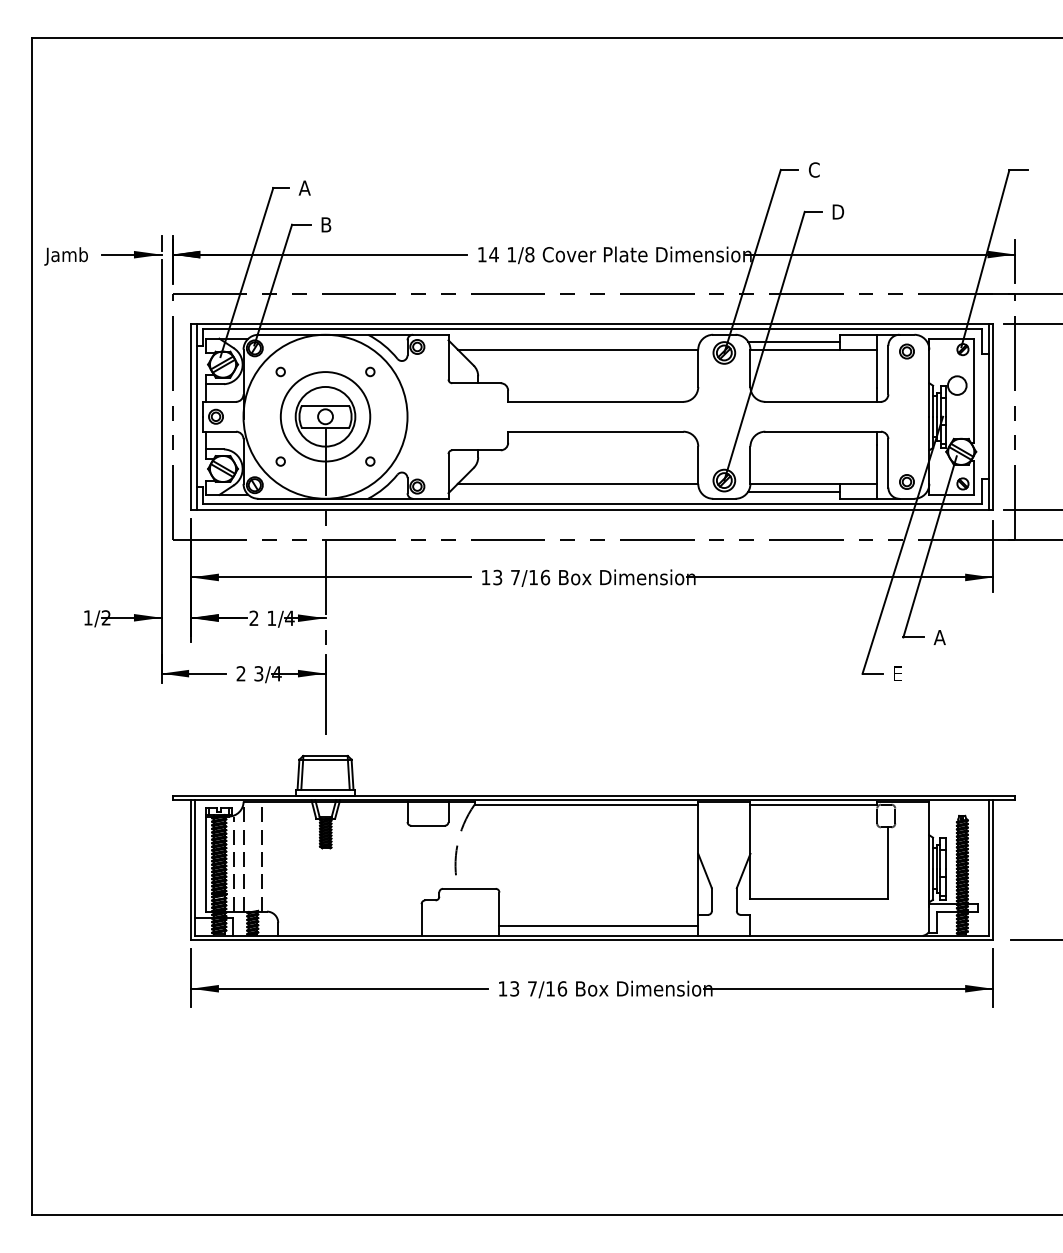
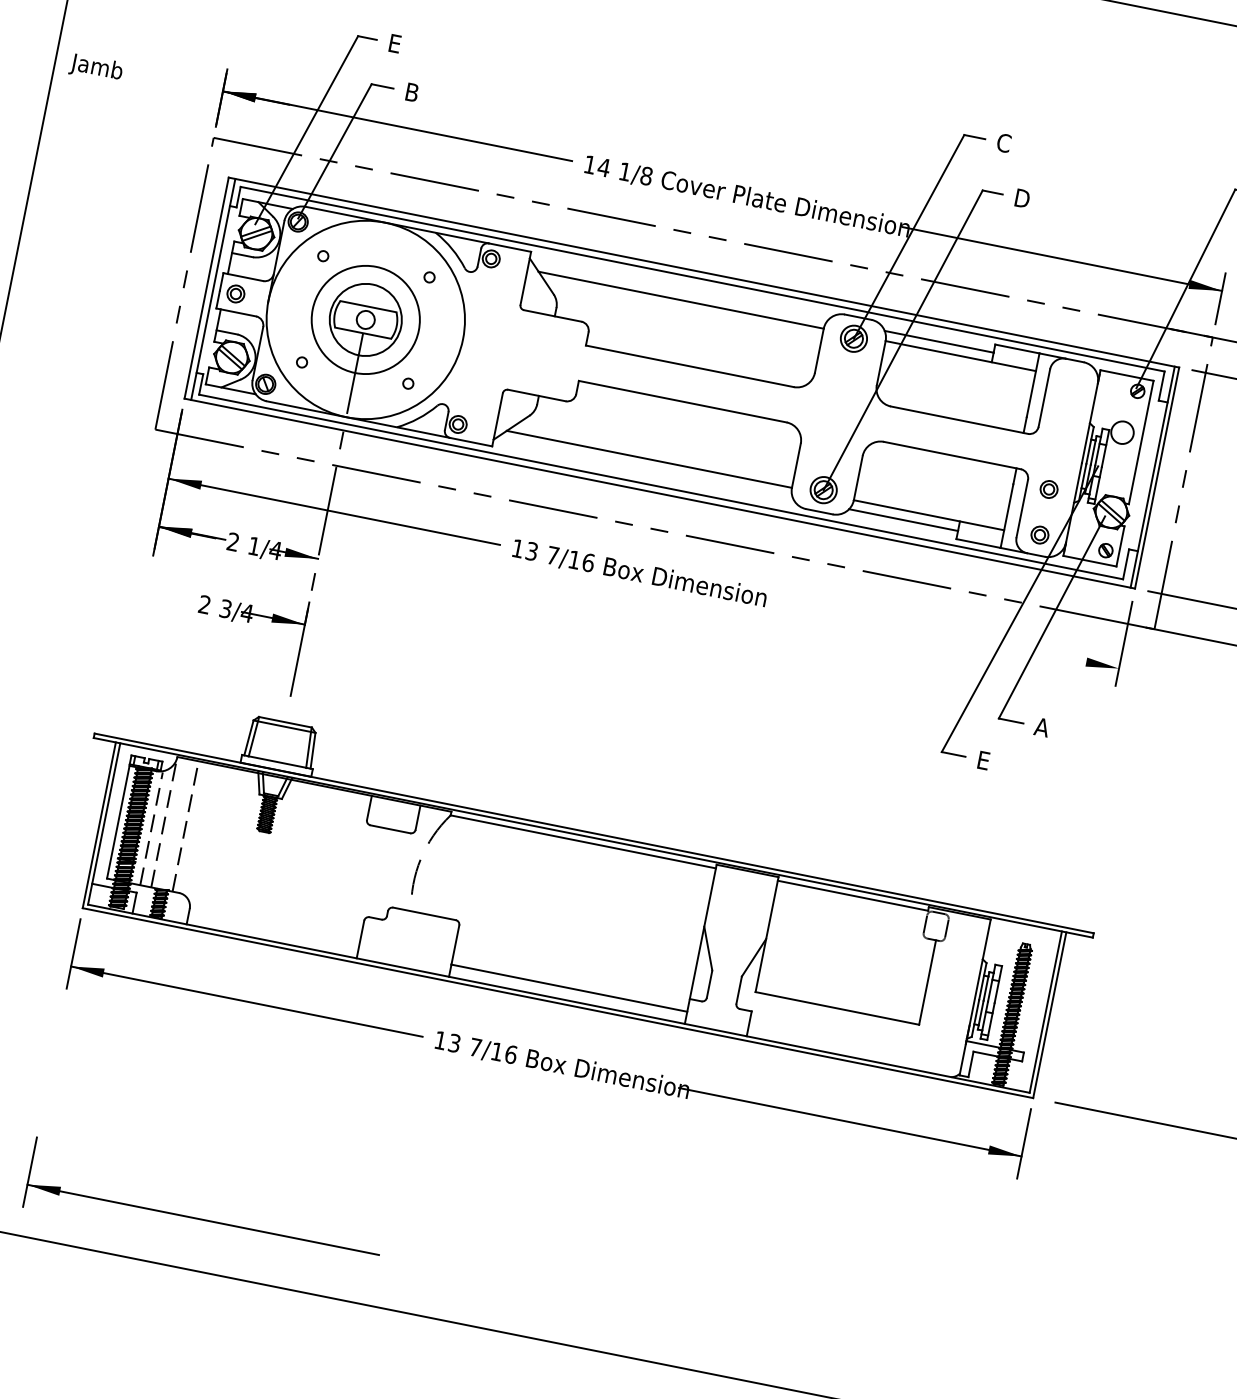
text: (304, 187) -> (395, 43), A -> E
part: (906, 351) -> (1048, 489), moved
part: (155, 459) -> (154, 330), removed
line: (839, 577) -> (937, 632), removed
part: (339, 1172) -> (203, 1219), added

